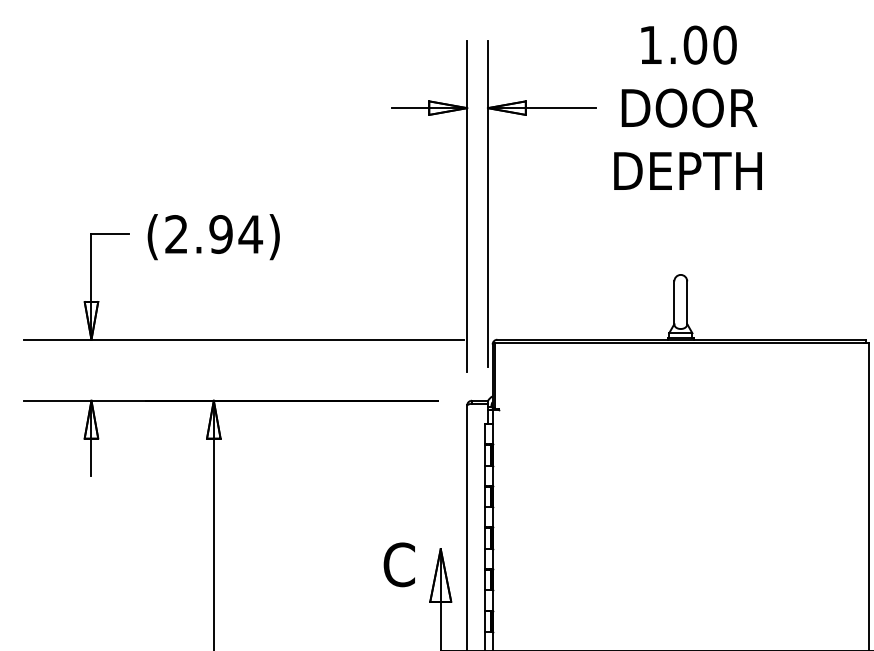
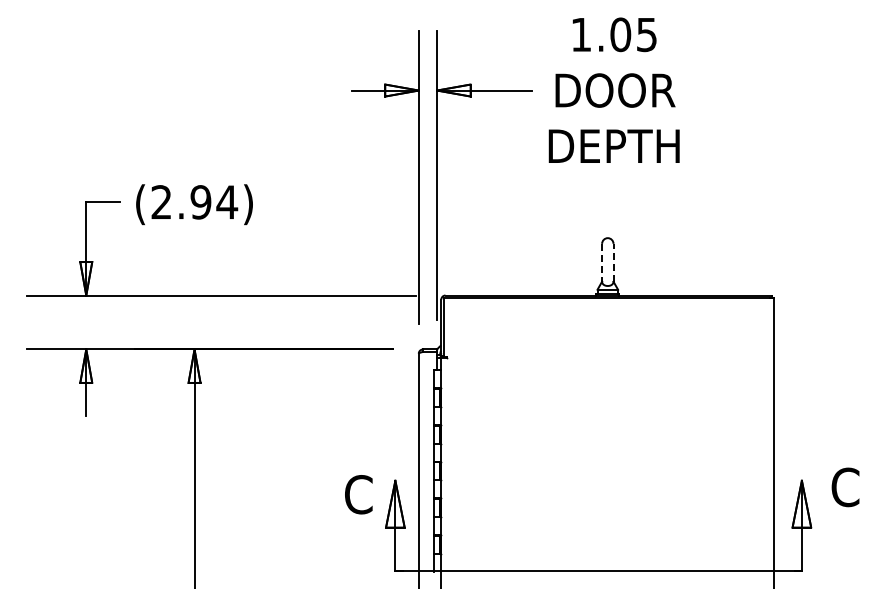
text: (724, 44) -> (646, 34), 1.00 -> 1.05
line: (674, 302) -> (602, 262), solid -> dashed
line: (687, 302) -> (613, 262), solid -> dashed

